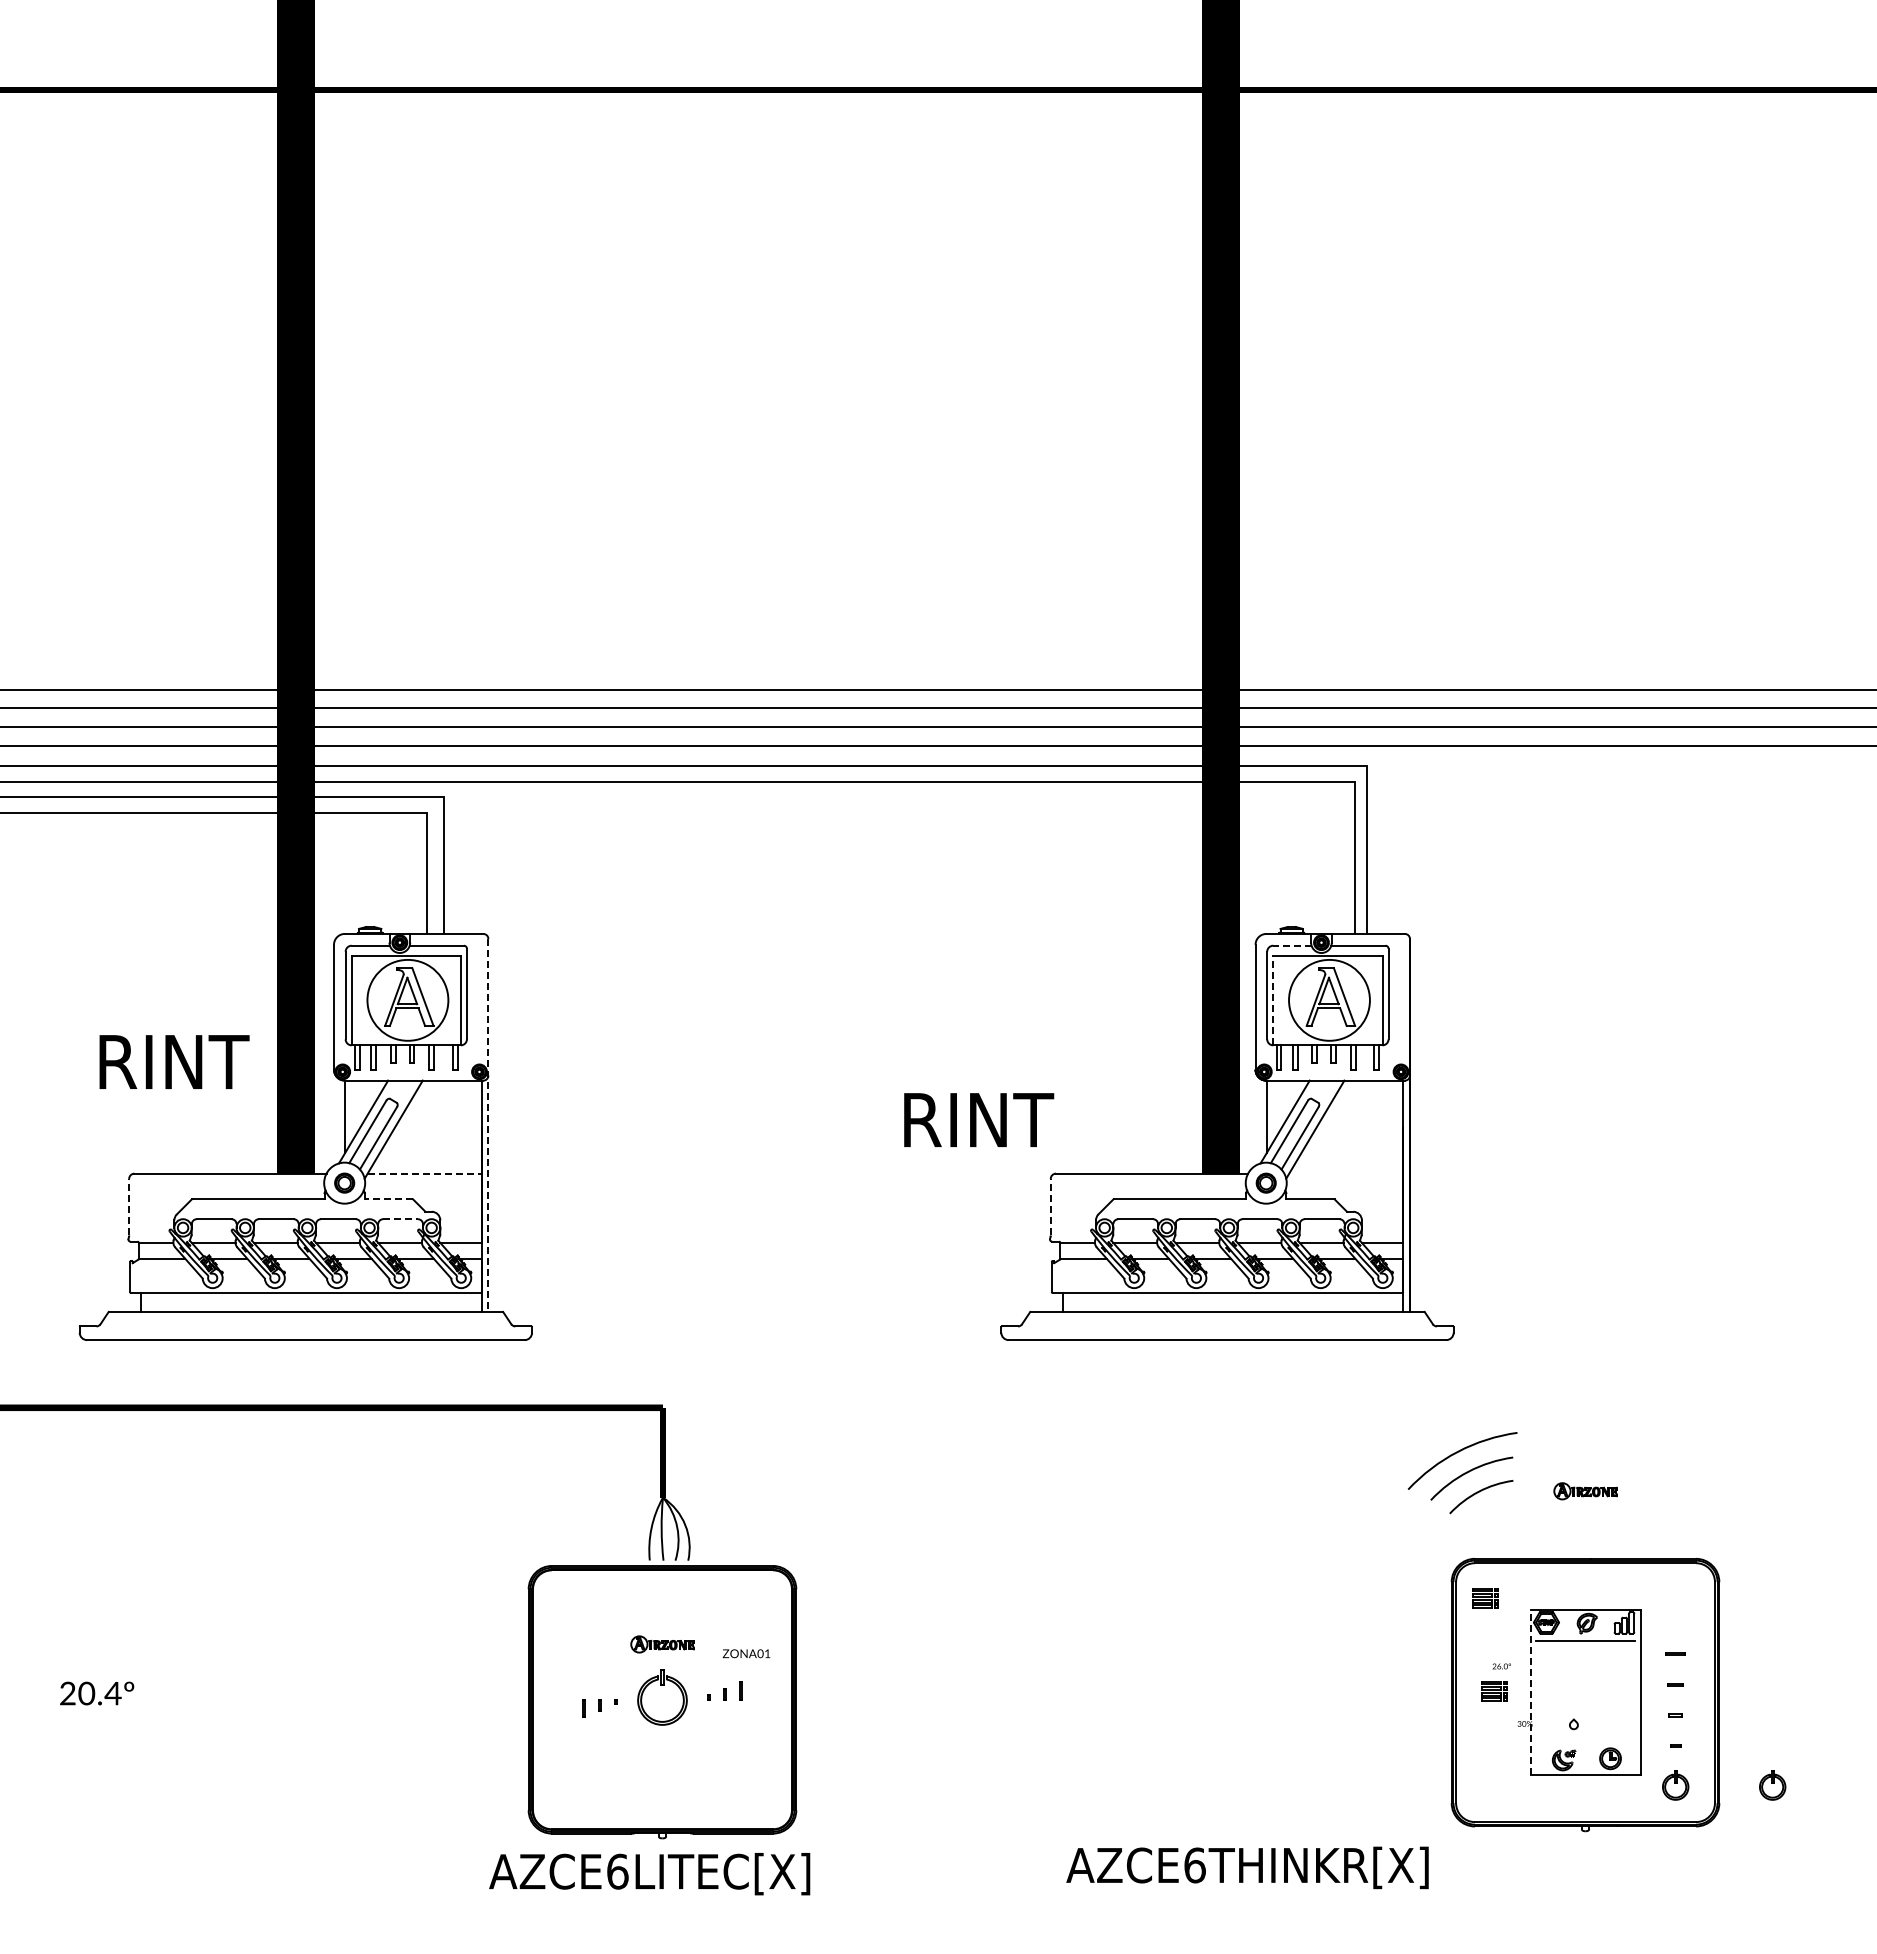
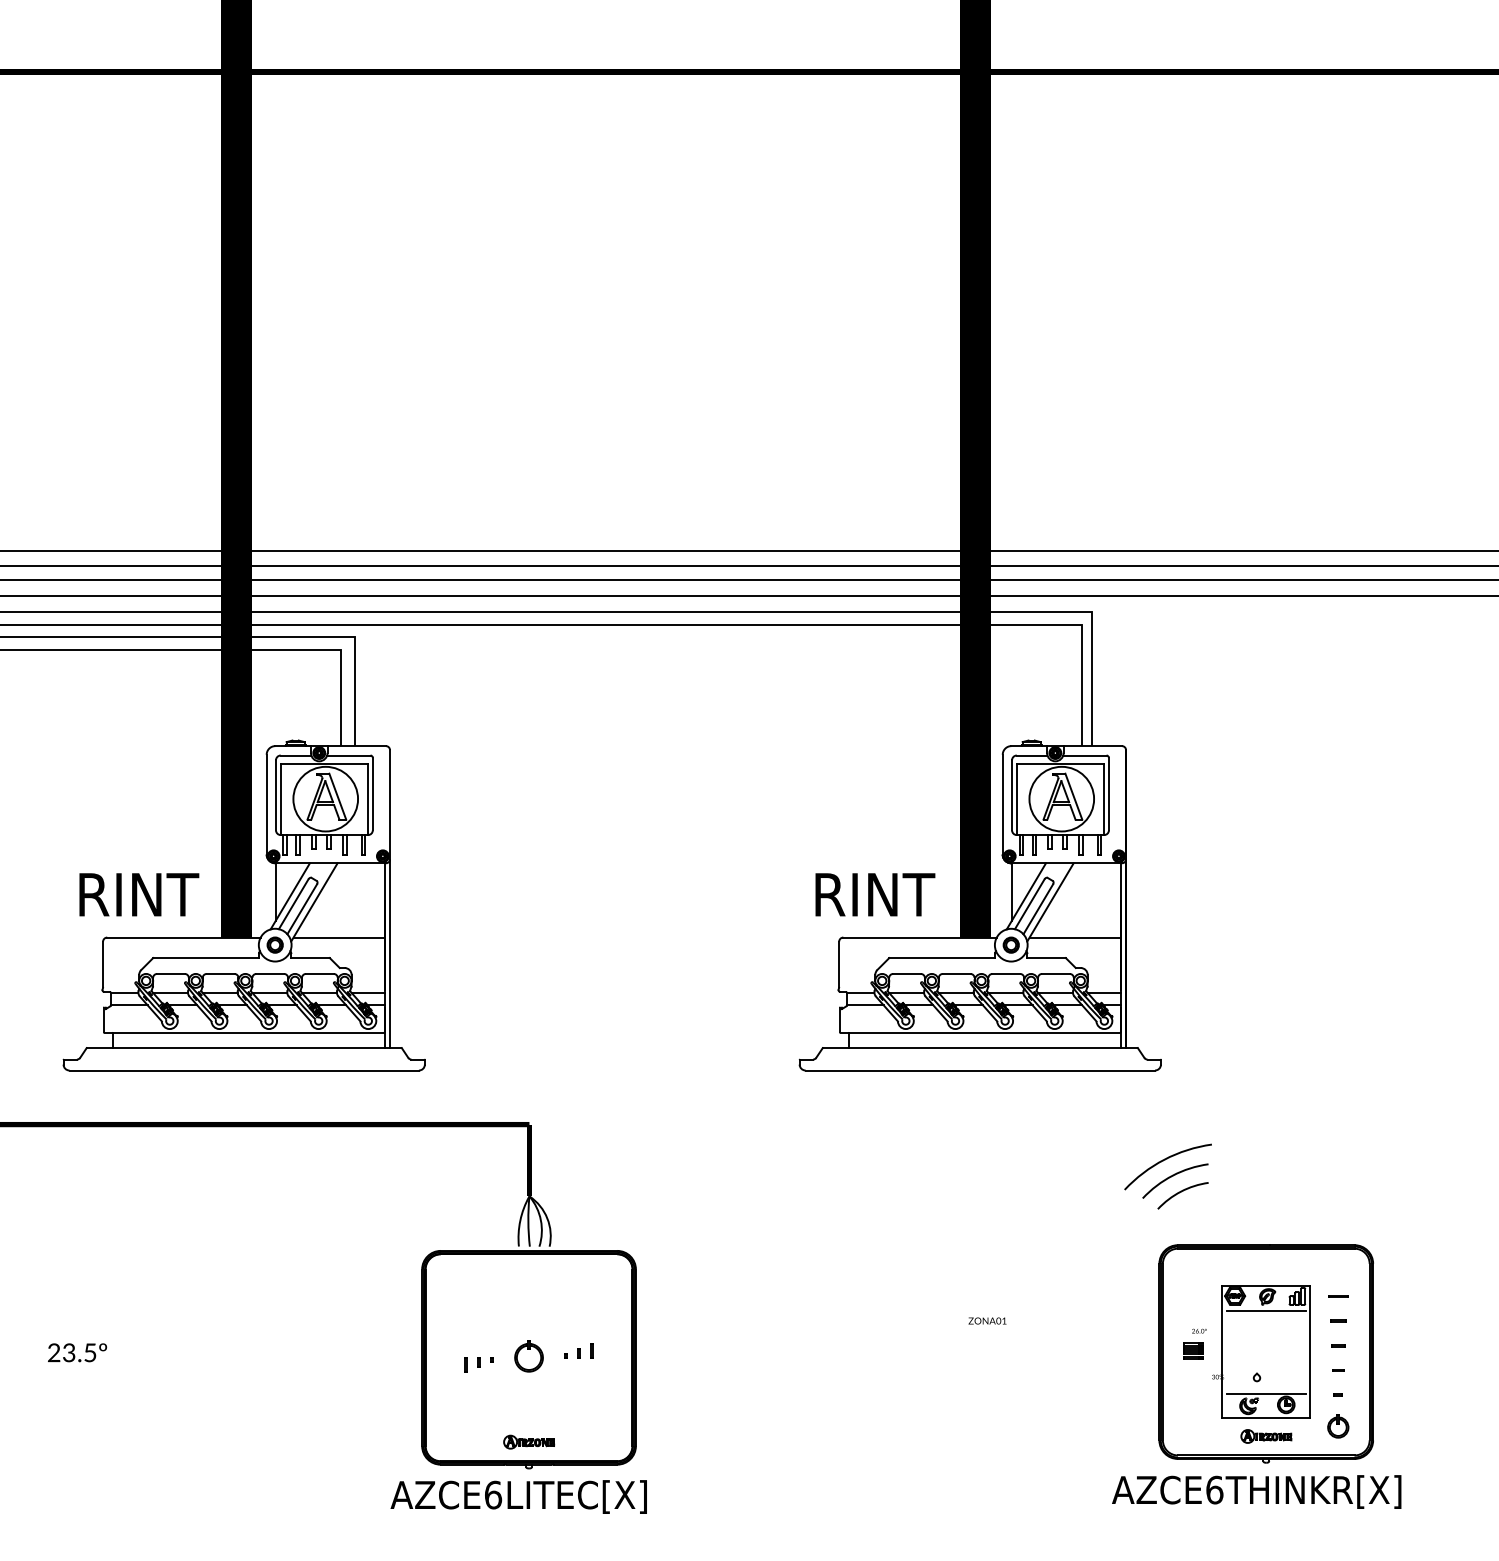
line: (1291, 945) -> (1031, 755), dashed -> solid
line: (1273, 1000) -> (1017, 799), dashed -> solid
text: (174, 1061) -> (139, 894), moved
text: (979, 1119) -> (875, 894), moved
line: (488, 1125) -> (390, 899), dashed -> solid
line: (424, 1173) -> (338, 937), dashed -> solid
line: (1346, 1173) -> (1075, 937), added
line: (388, 1199) -> (310, 958), dashed -> solid
line: (129, 1206) -> (103, 963), dashed -> solid
line: (1050, 1206) -> (838, 963), dashed -> solid
line: (401, 1219) -> (320, 974), dashed -> solid
part: (1585, 1491) -> (1266, 1436), moved
part: (1485, 1598) -> (1186, 1276), removed
line: (1675, 1622) -> (1338, 1296), added
part: (662, 1644) -> (529, 1442), moved
text: (746, 1653) -> (987, 1320), moved
line: (1530, 1692) -> (1222, 1351), dashed -> solid
text: (99, 1693) -> (79, 1352), 20.4º -> 23.5º
part: (662, 1697) -> (529, 1355), size x0.71
line: (1585, 1744) -> (1266, 1393), added
part: (1772, 1785) -> (1415, 1426), removed
text: (1247, 1867) -> (1256, 1491), moved

